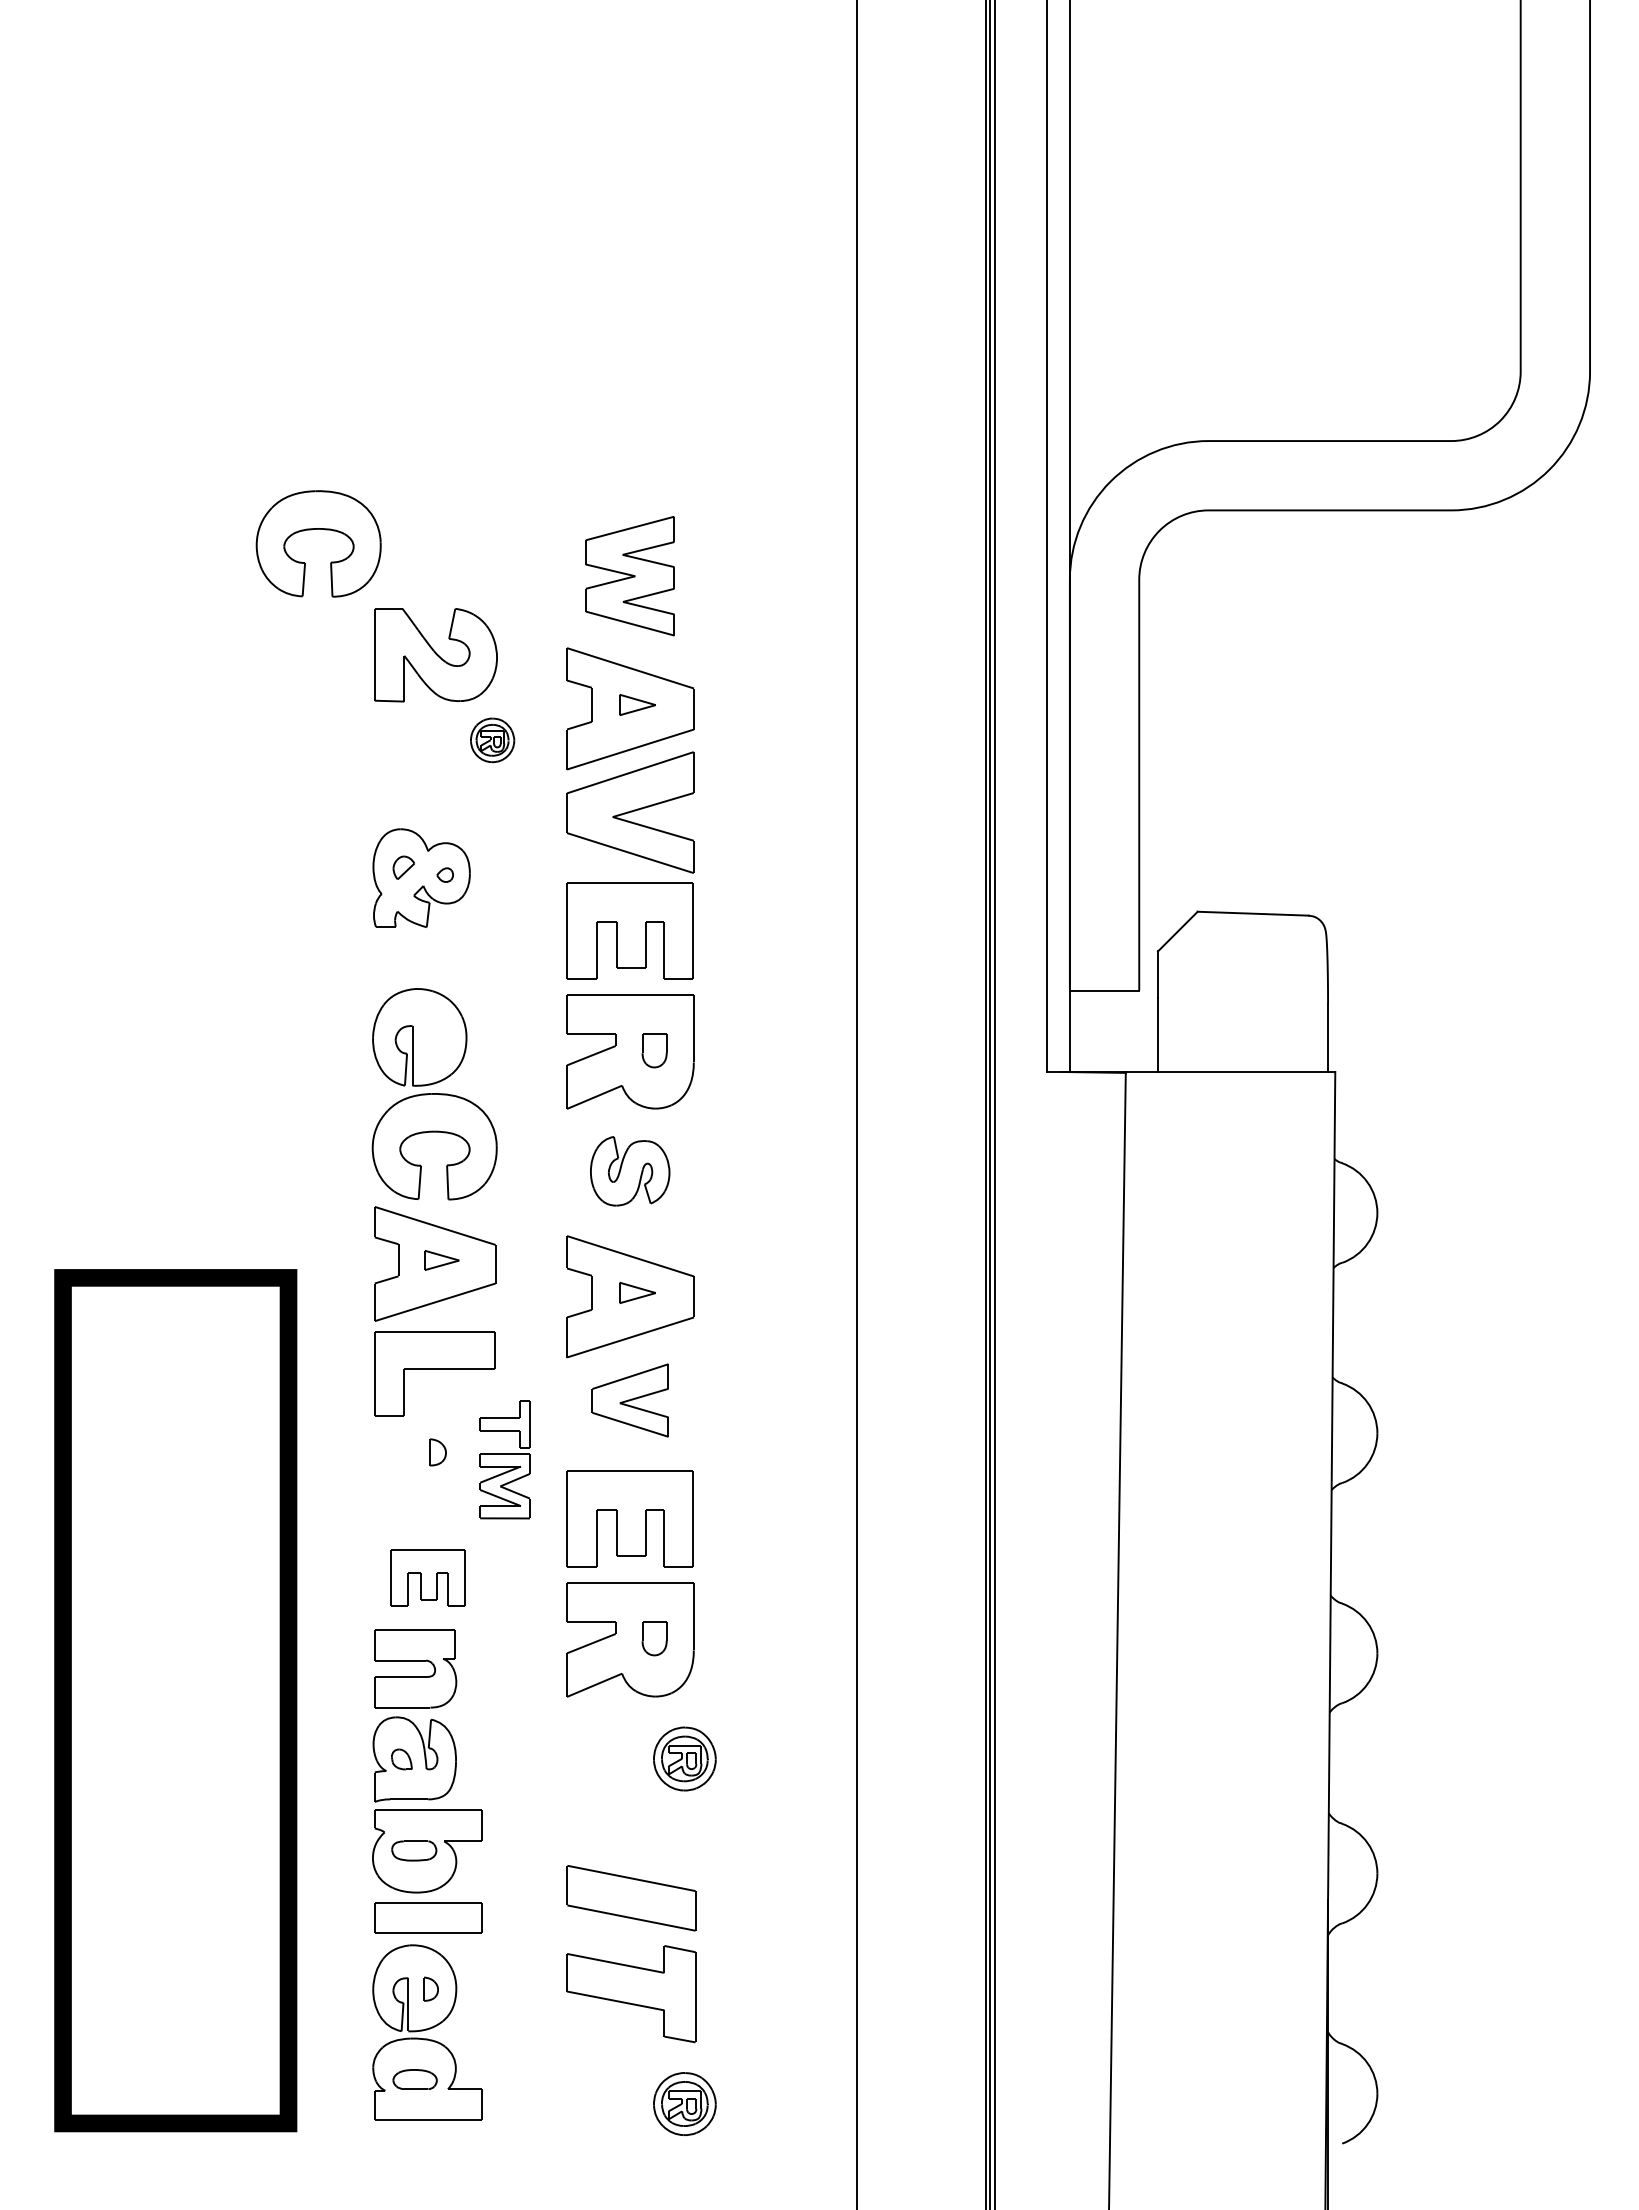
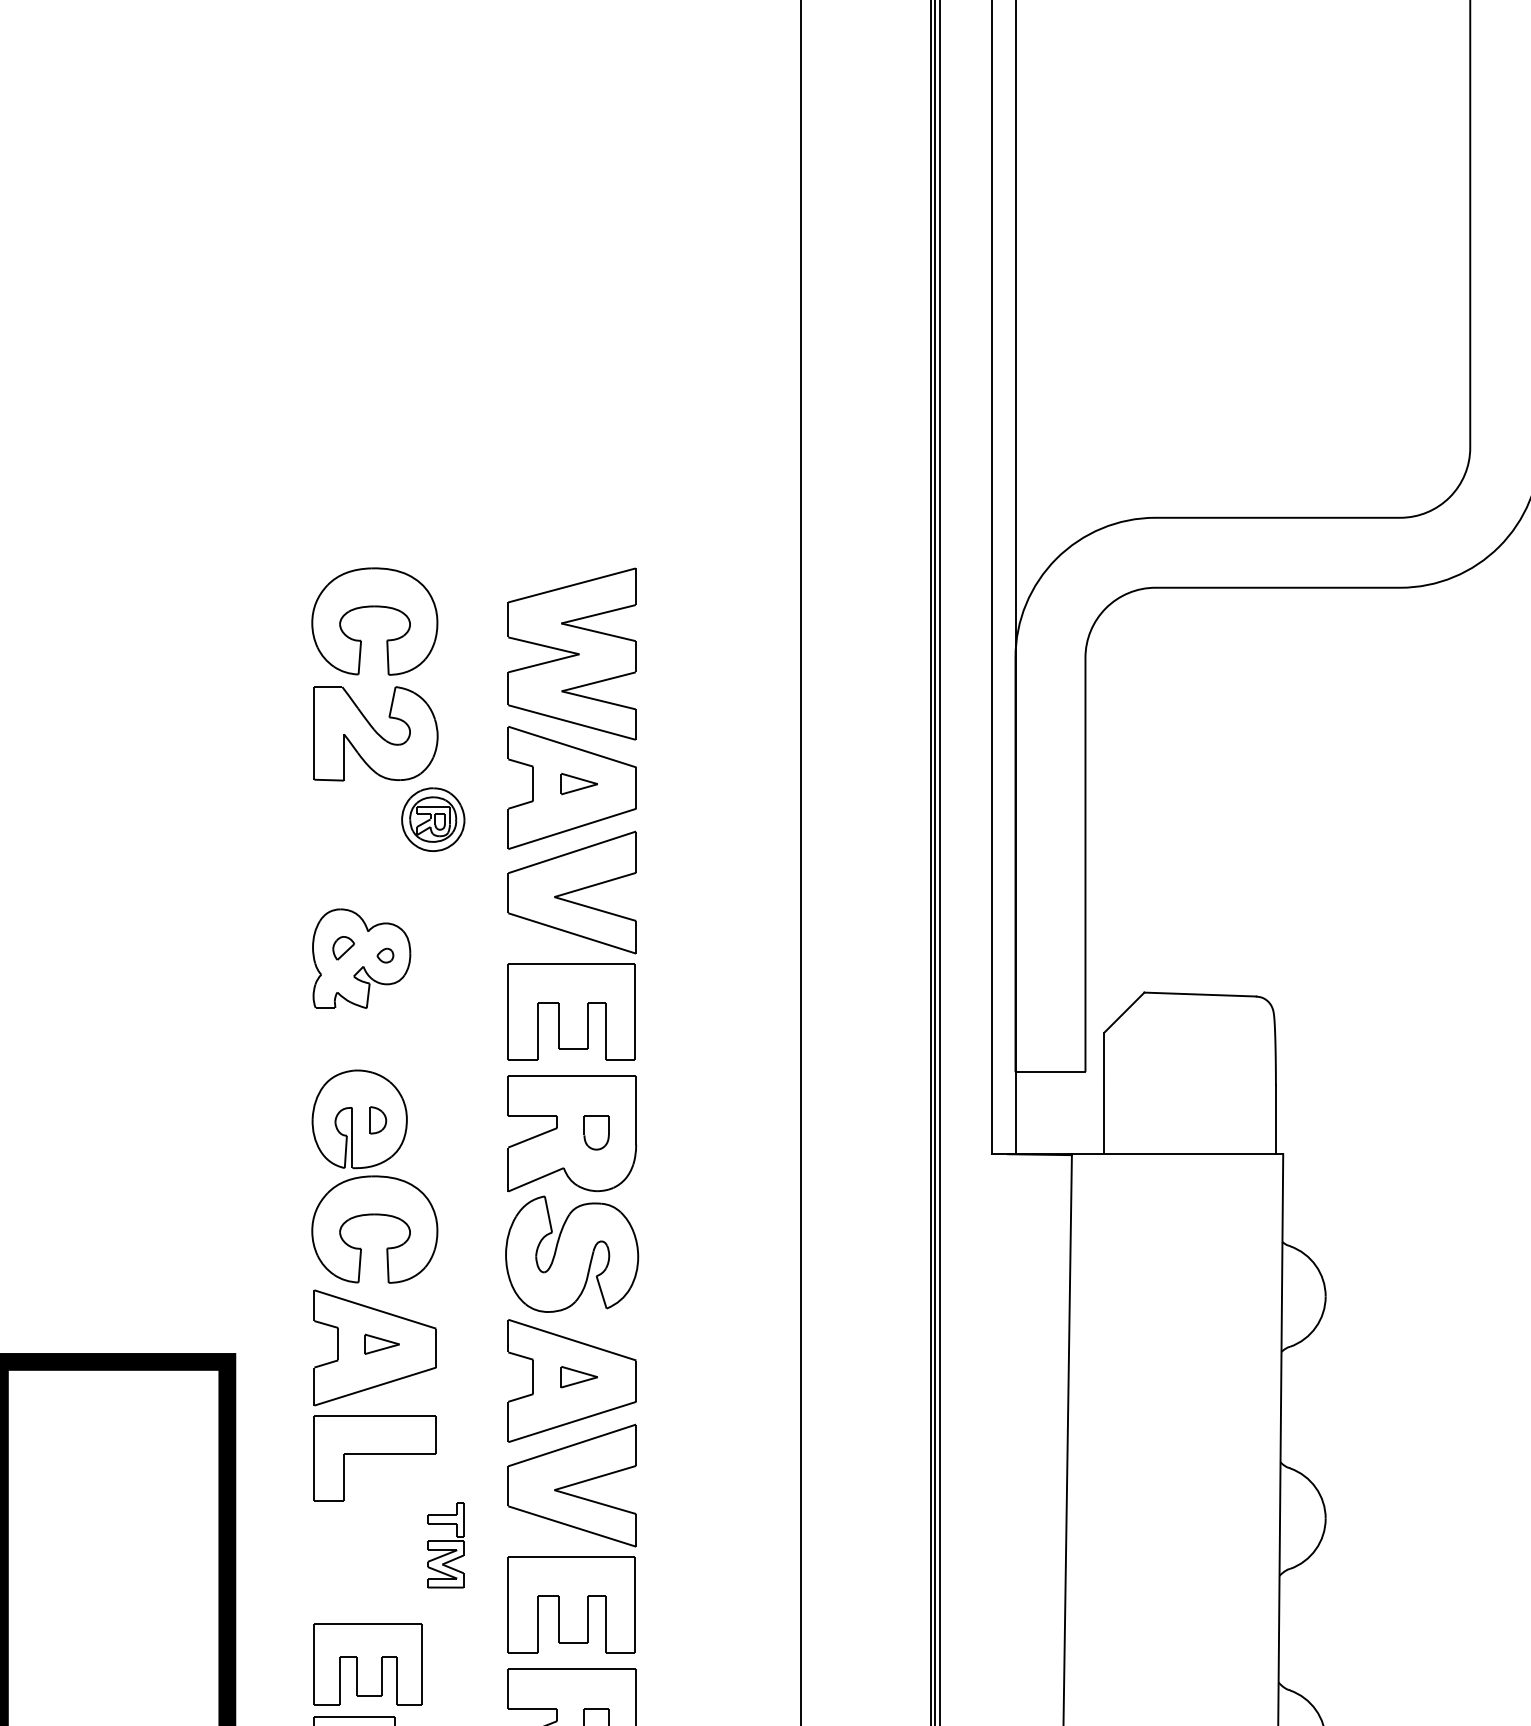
part: (318, 529) -> (374, 607), moved
part: (629, 575) -> (571, 653), size x1.43
part: (492, 740) -> (433, 819), size x1.43
part: (629, 1171) -> (571, 1254), size x1.67
part: (630, 1400) -> (572, 1485), size x1.67
part: (437, 1452) -> (377, 1120), moved
part: (504, 1459) -> (445, 1545), size x0.71
part: (427, 1577) -> (367, 1664), size x1.43

